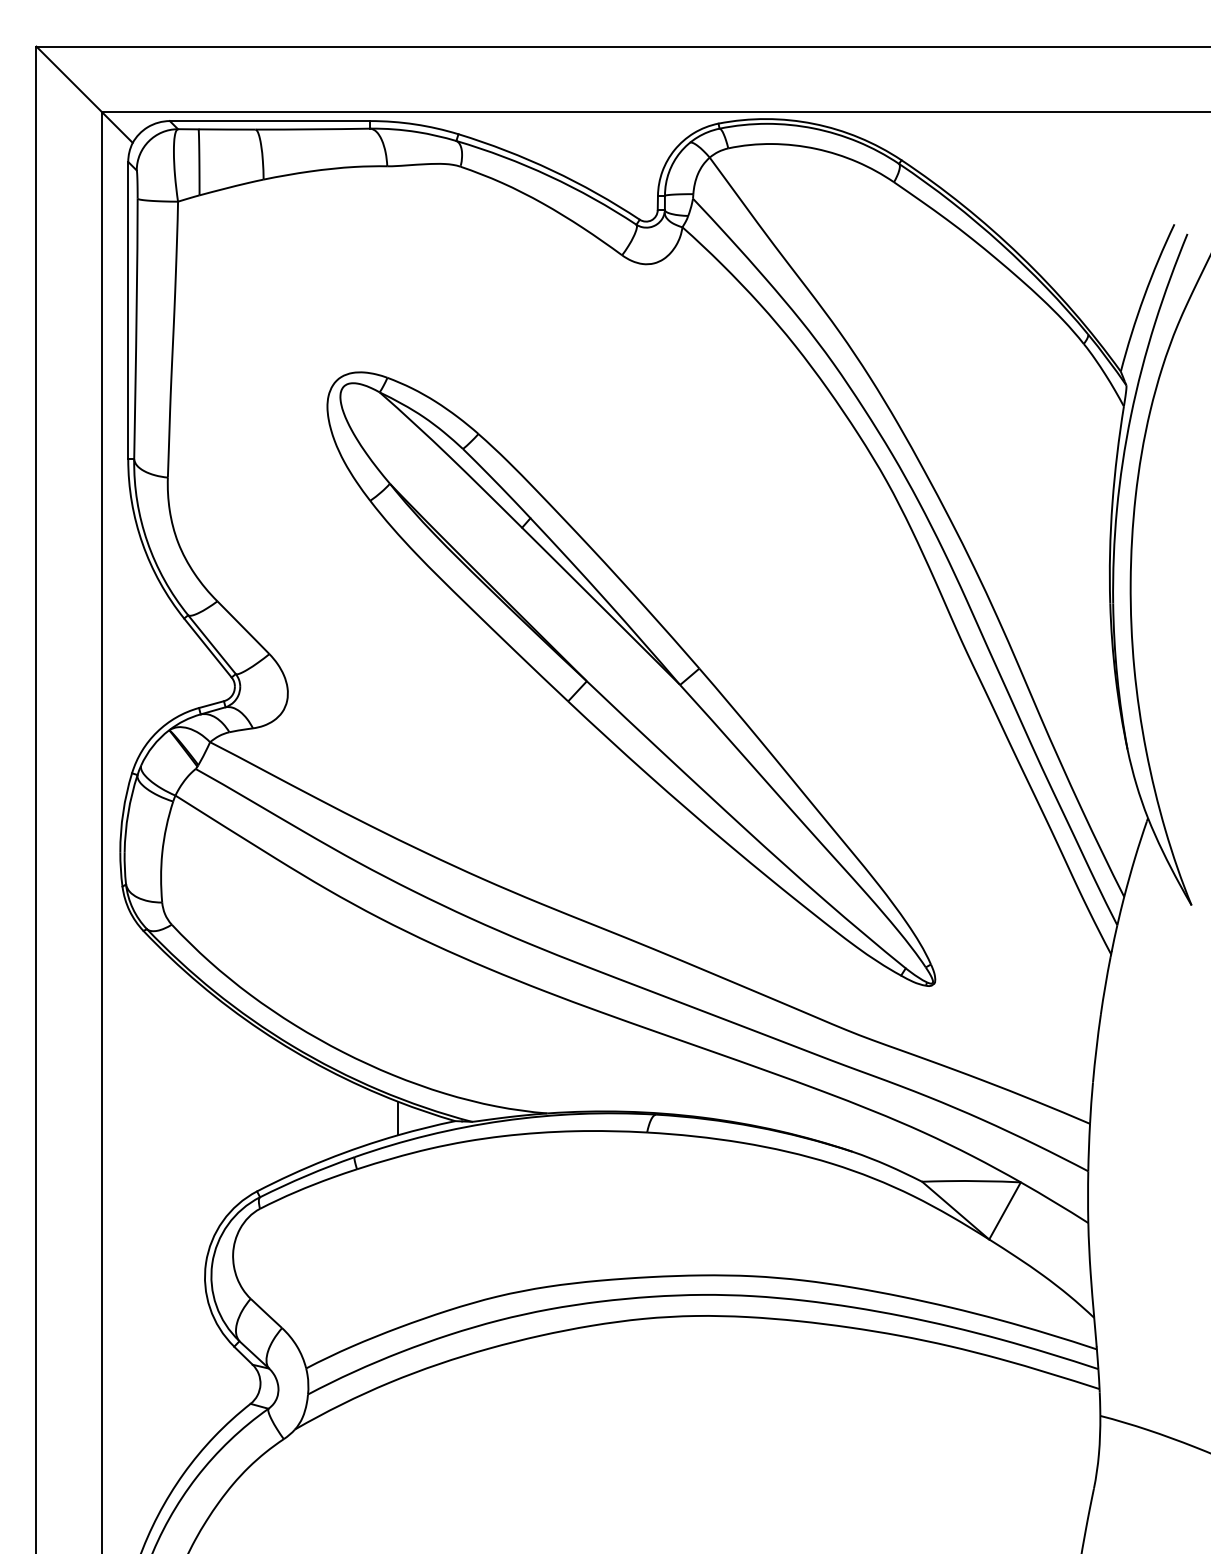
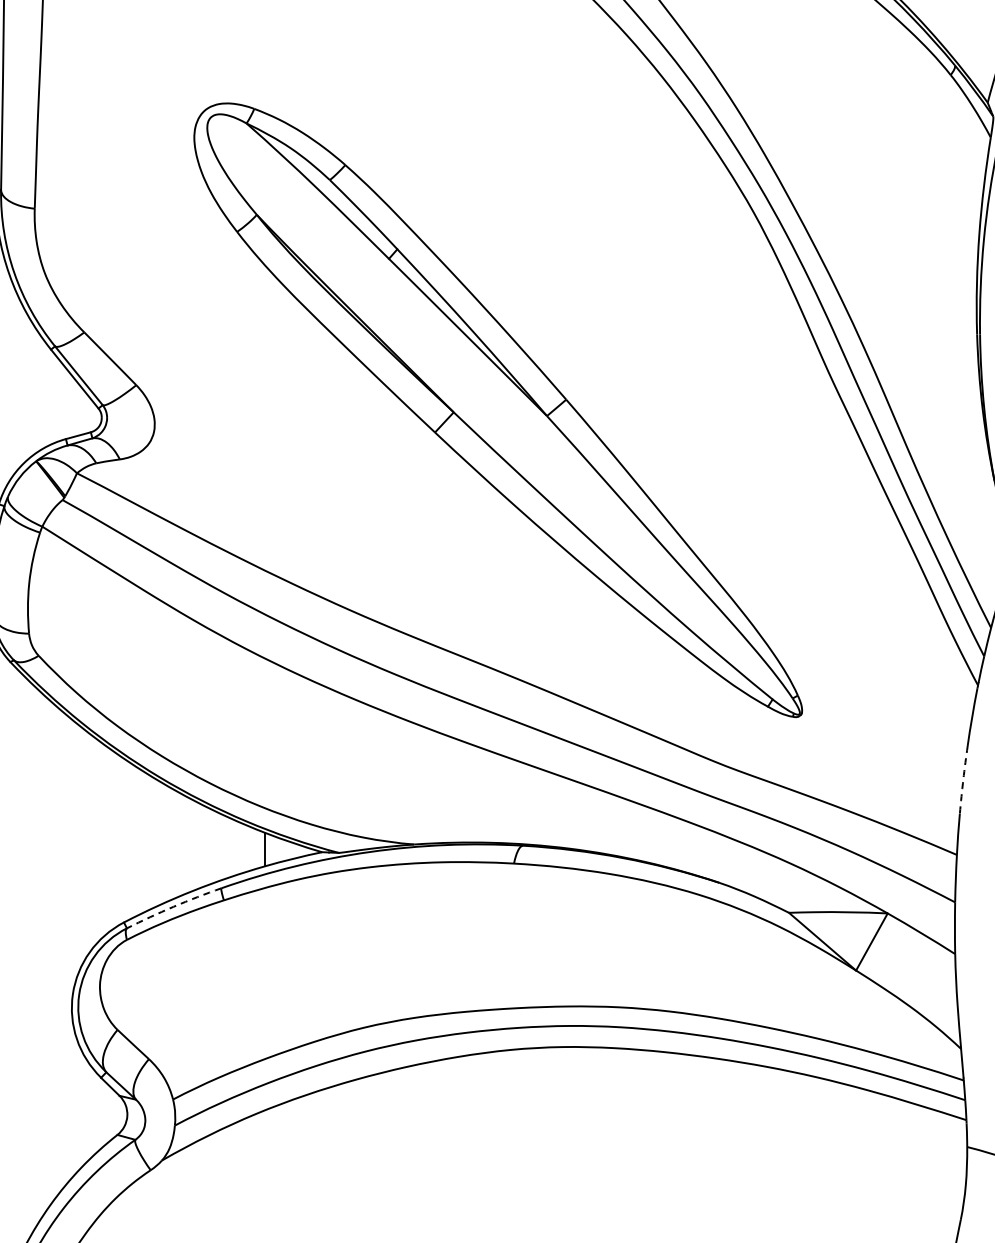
arc: (1096, 1048) -> (963, 779), solid -> dashed
arc: (306, 1175) -> (173, 906), solid -> dashed

